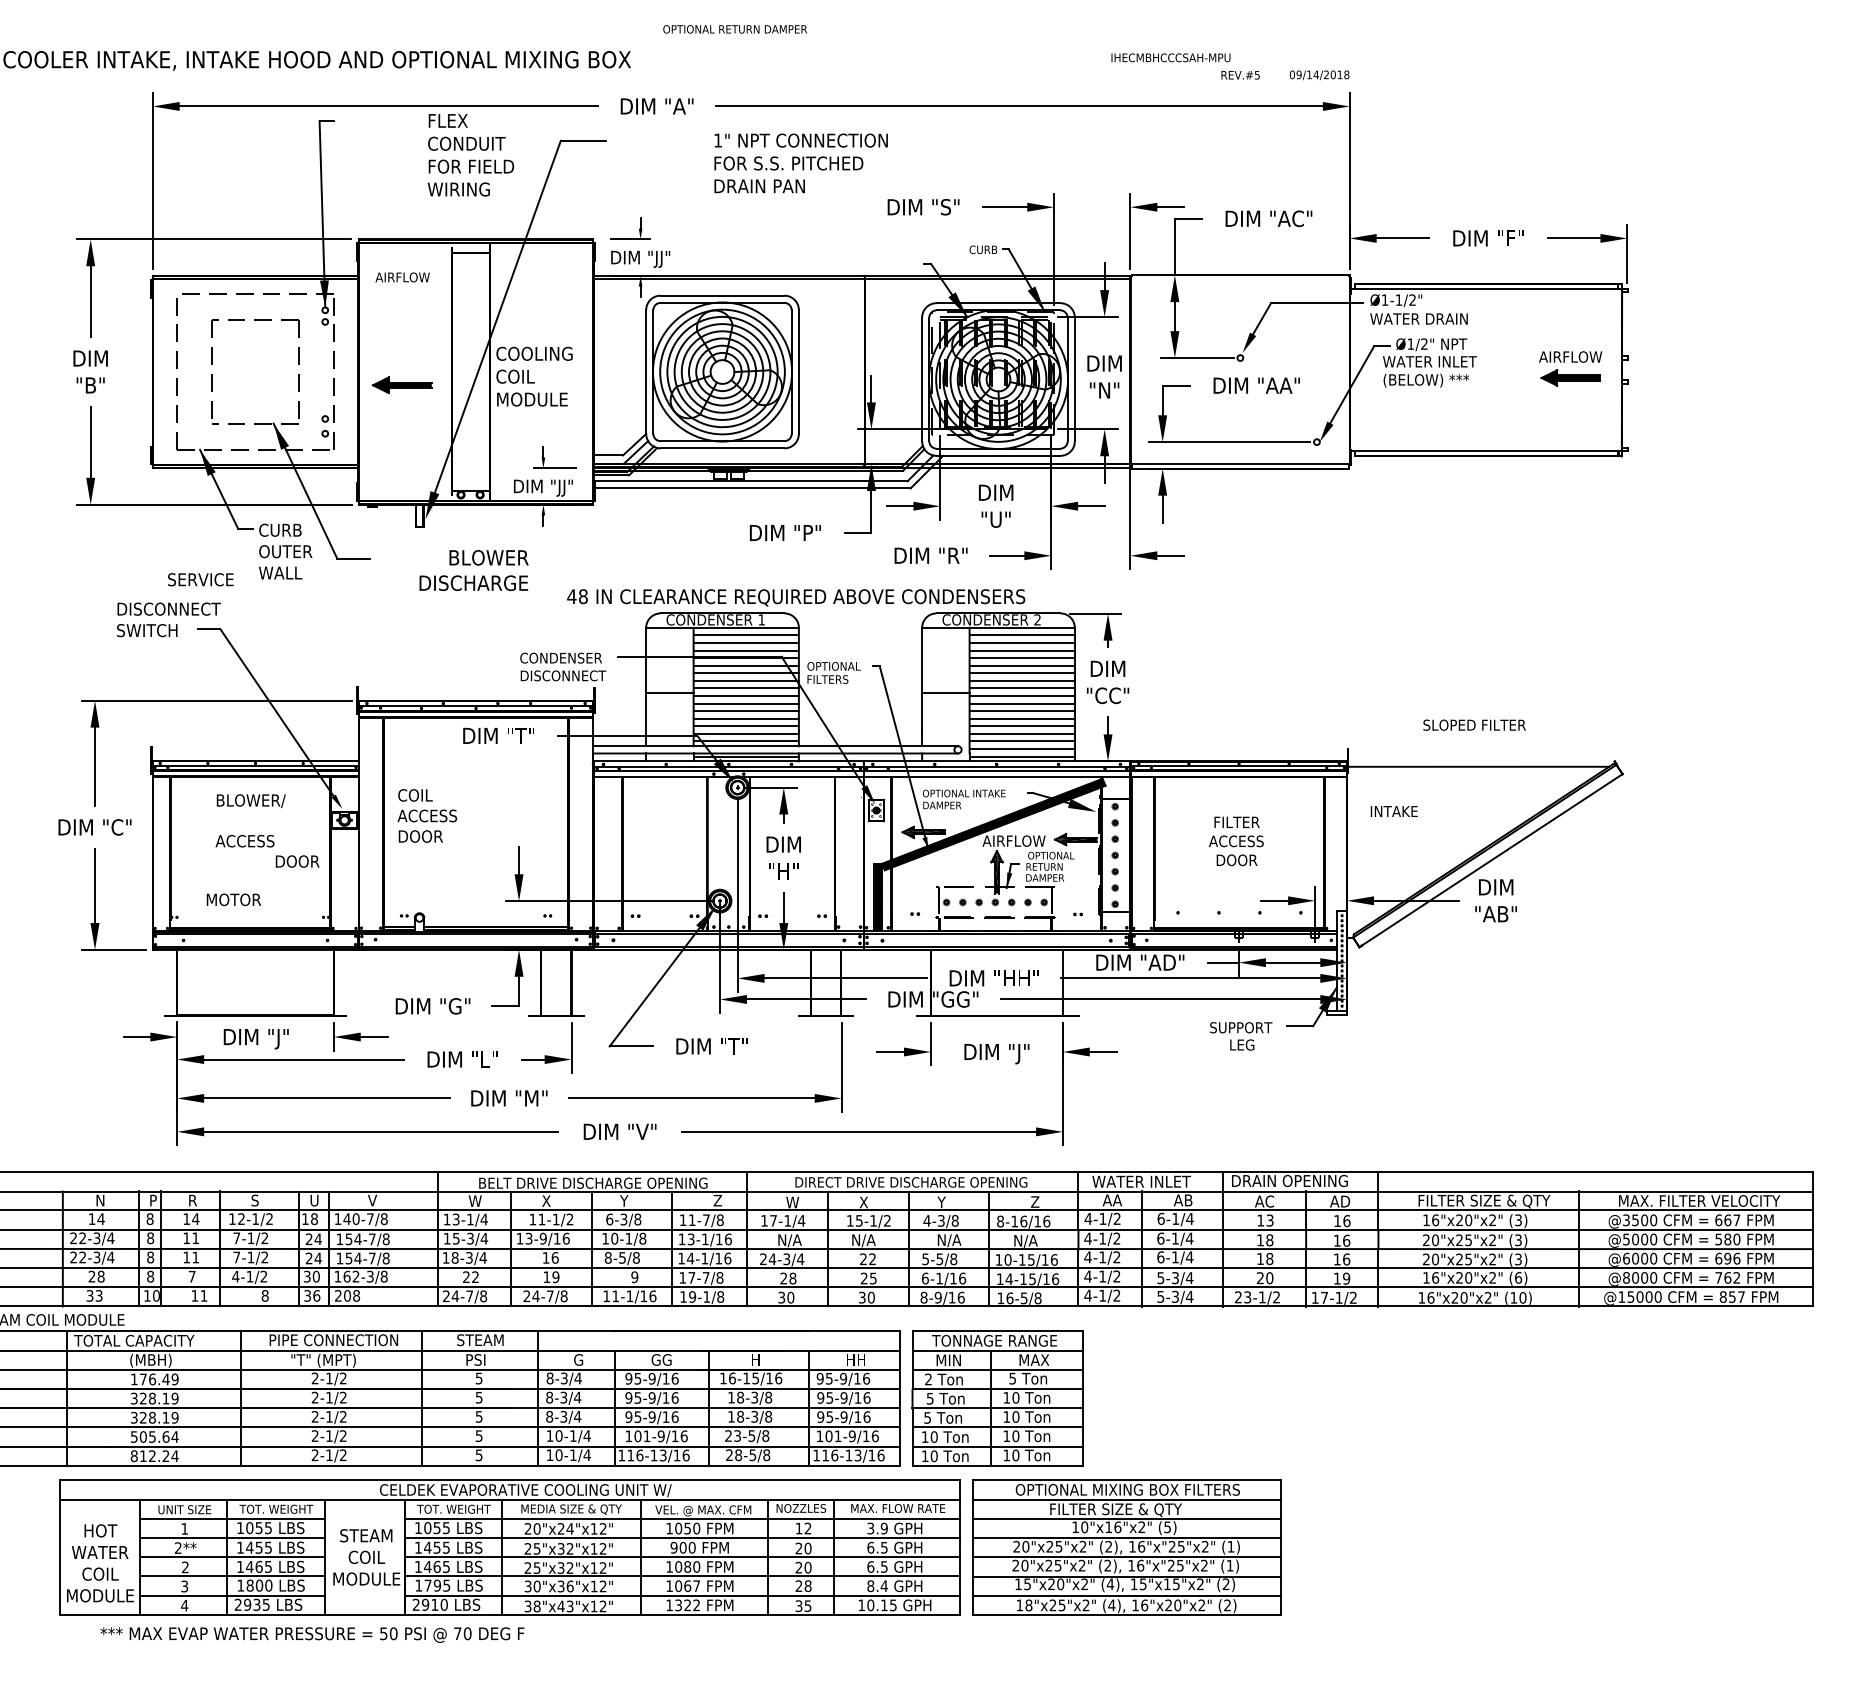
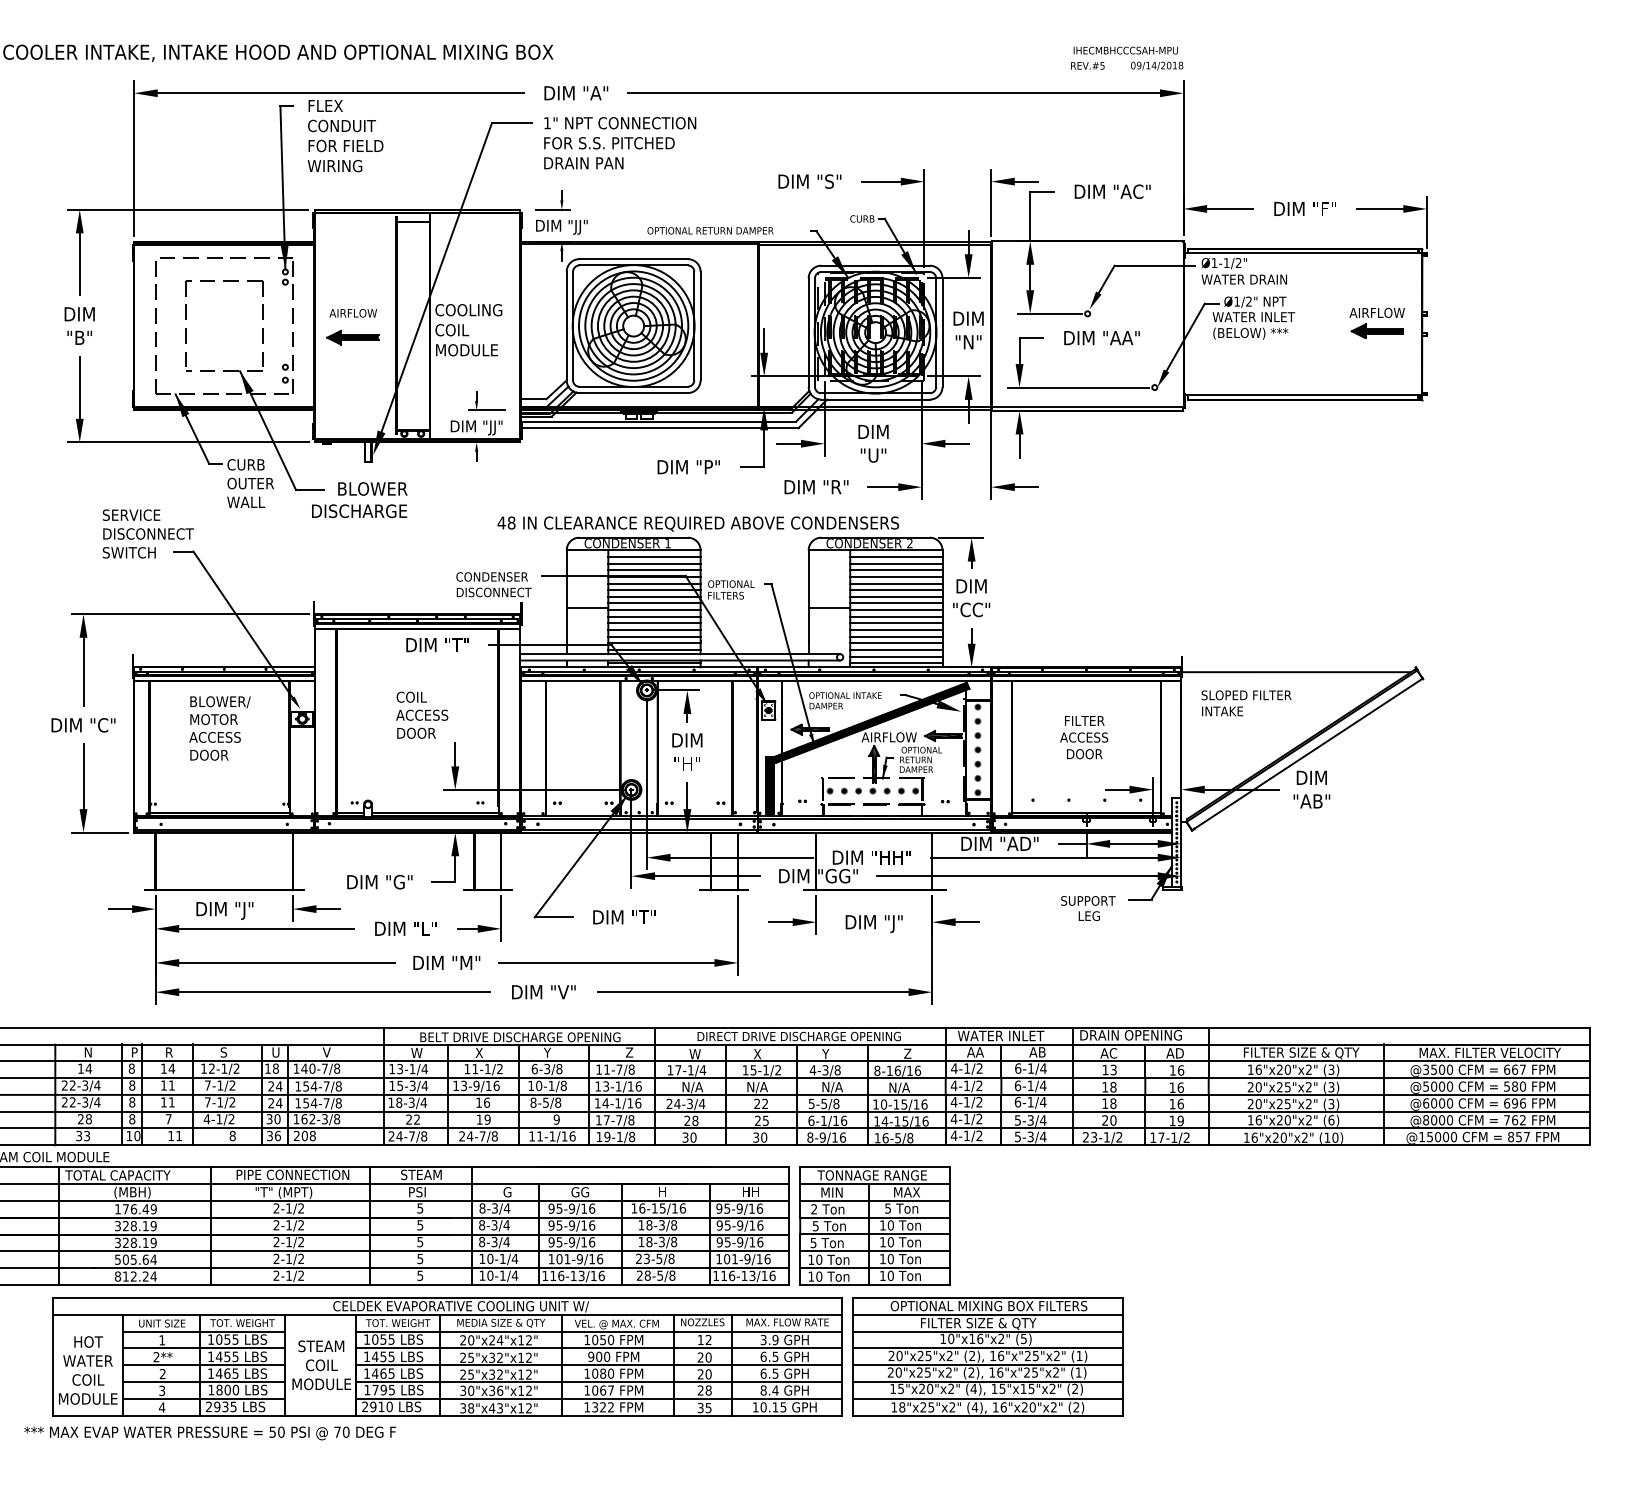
text: (734, 29) -> (709, 230), moved
text: (1170, 57) -> (1125, 50), moved
text: (470, 155) -> (345, 136), moved
text: (800, 163) -> (619, 143), moved
text: (402, 277) -> (353, 313), moved
text: (473, 570) -> (359, 500), moved
text: (200, 579) -> (131, 514), moved
text: (1474, 724) -> (1246, 694), moved
text: (426, 815) -> (421, 714), moved
text: (297, 861) -> (209, 755), moved
text: (233, 899) -> (213, 719), moved
text: (312, 1634) -> (210, 1432), moved

